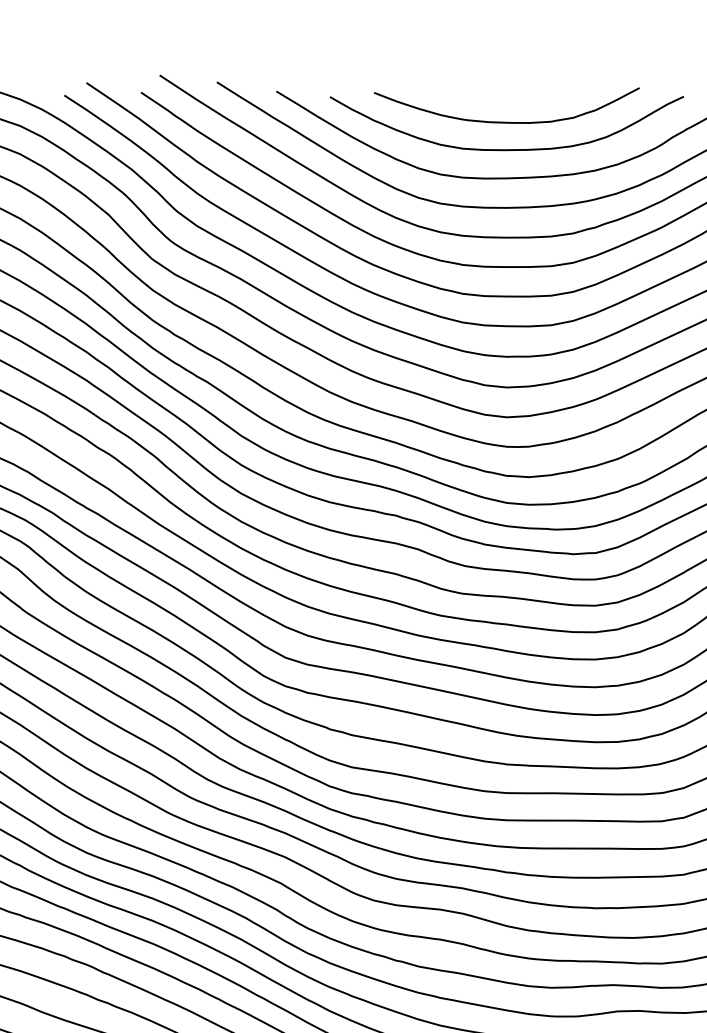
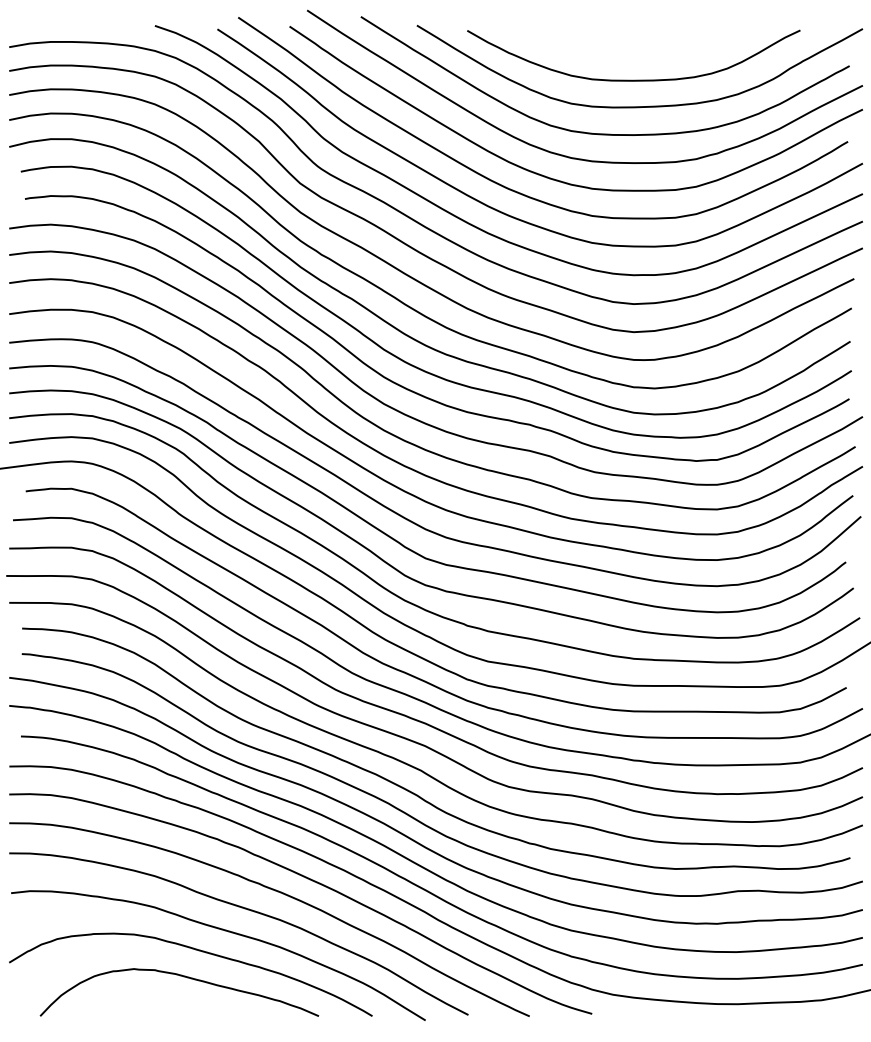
curve: (501, 121) -> (628, 53), removed

